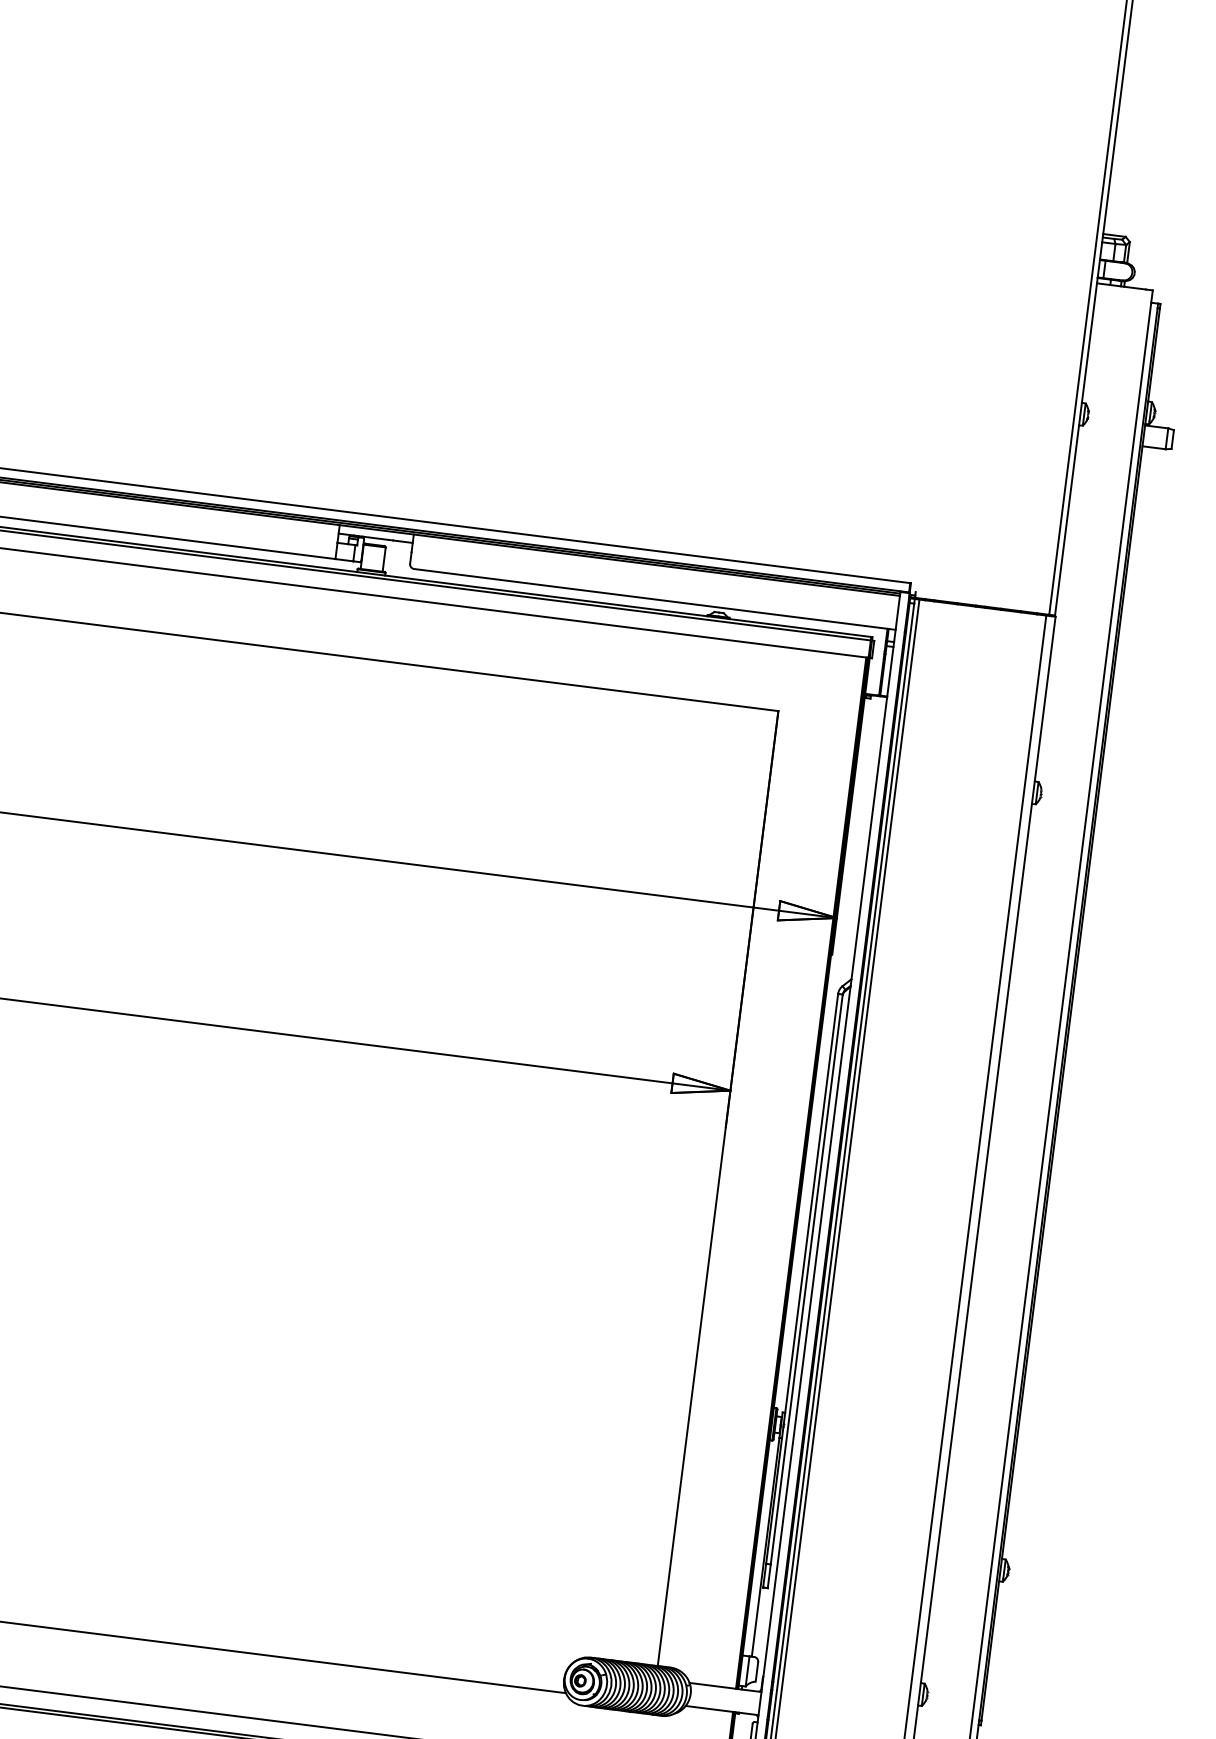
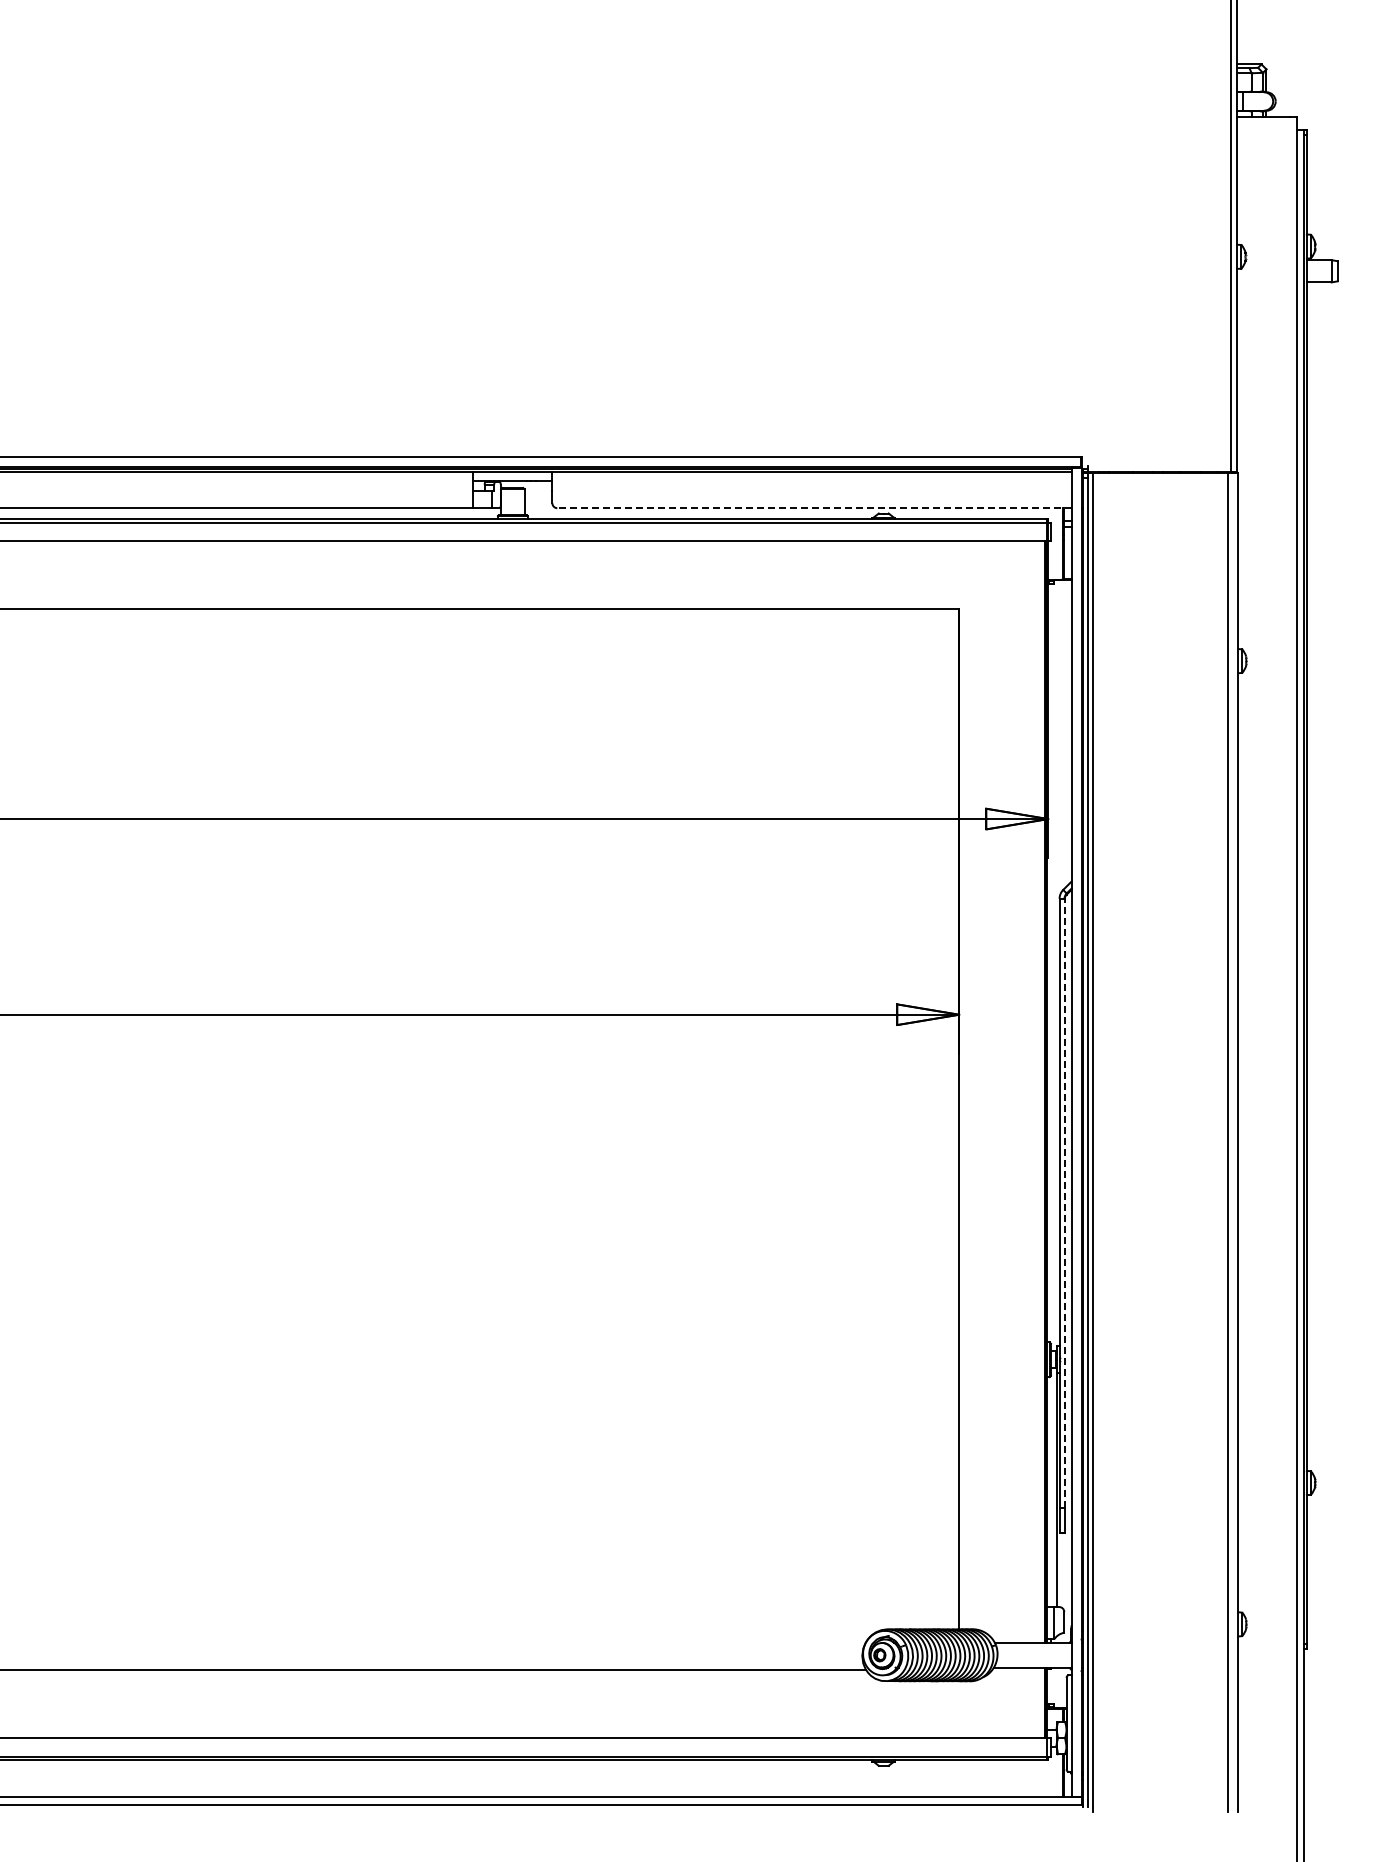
line: (654, 599) -> (814, 508), solid -> dashed
line: (806, 1278) -> (1064, 1202), solid -> dashed

